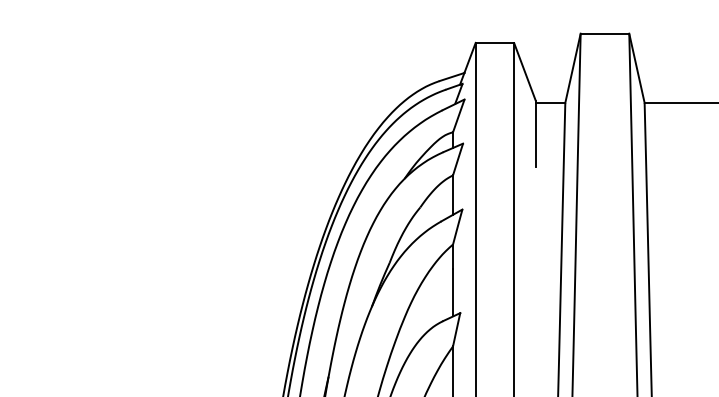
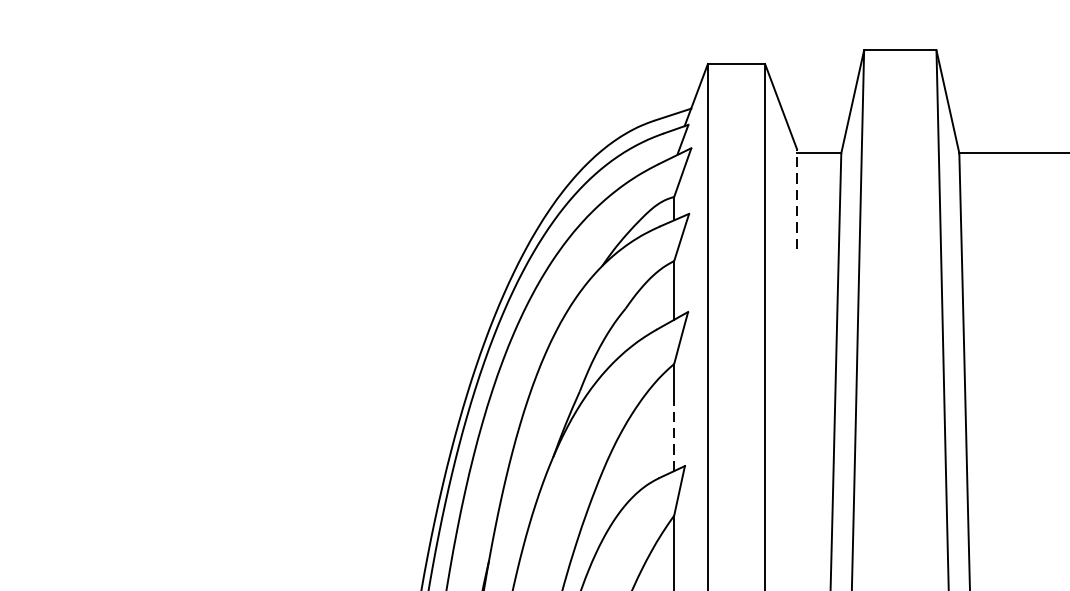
line: (535, 133) -> (796, 198), solid -> dashed
line: (453, 292) -> (674, 435), solid -> dashed

